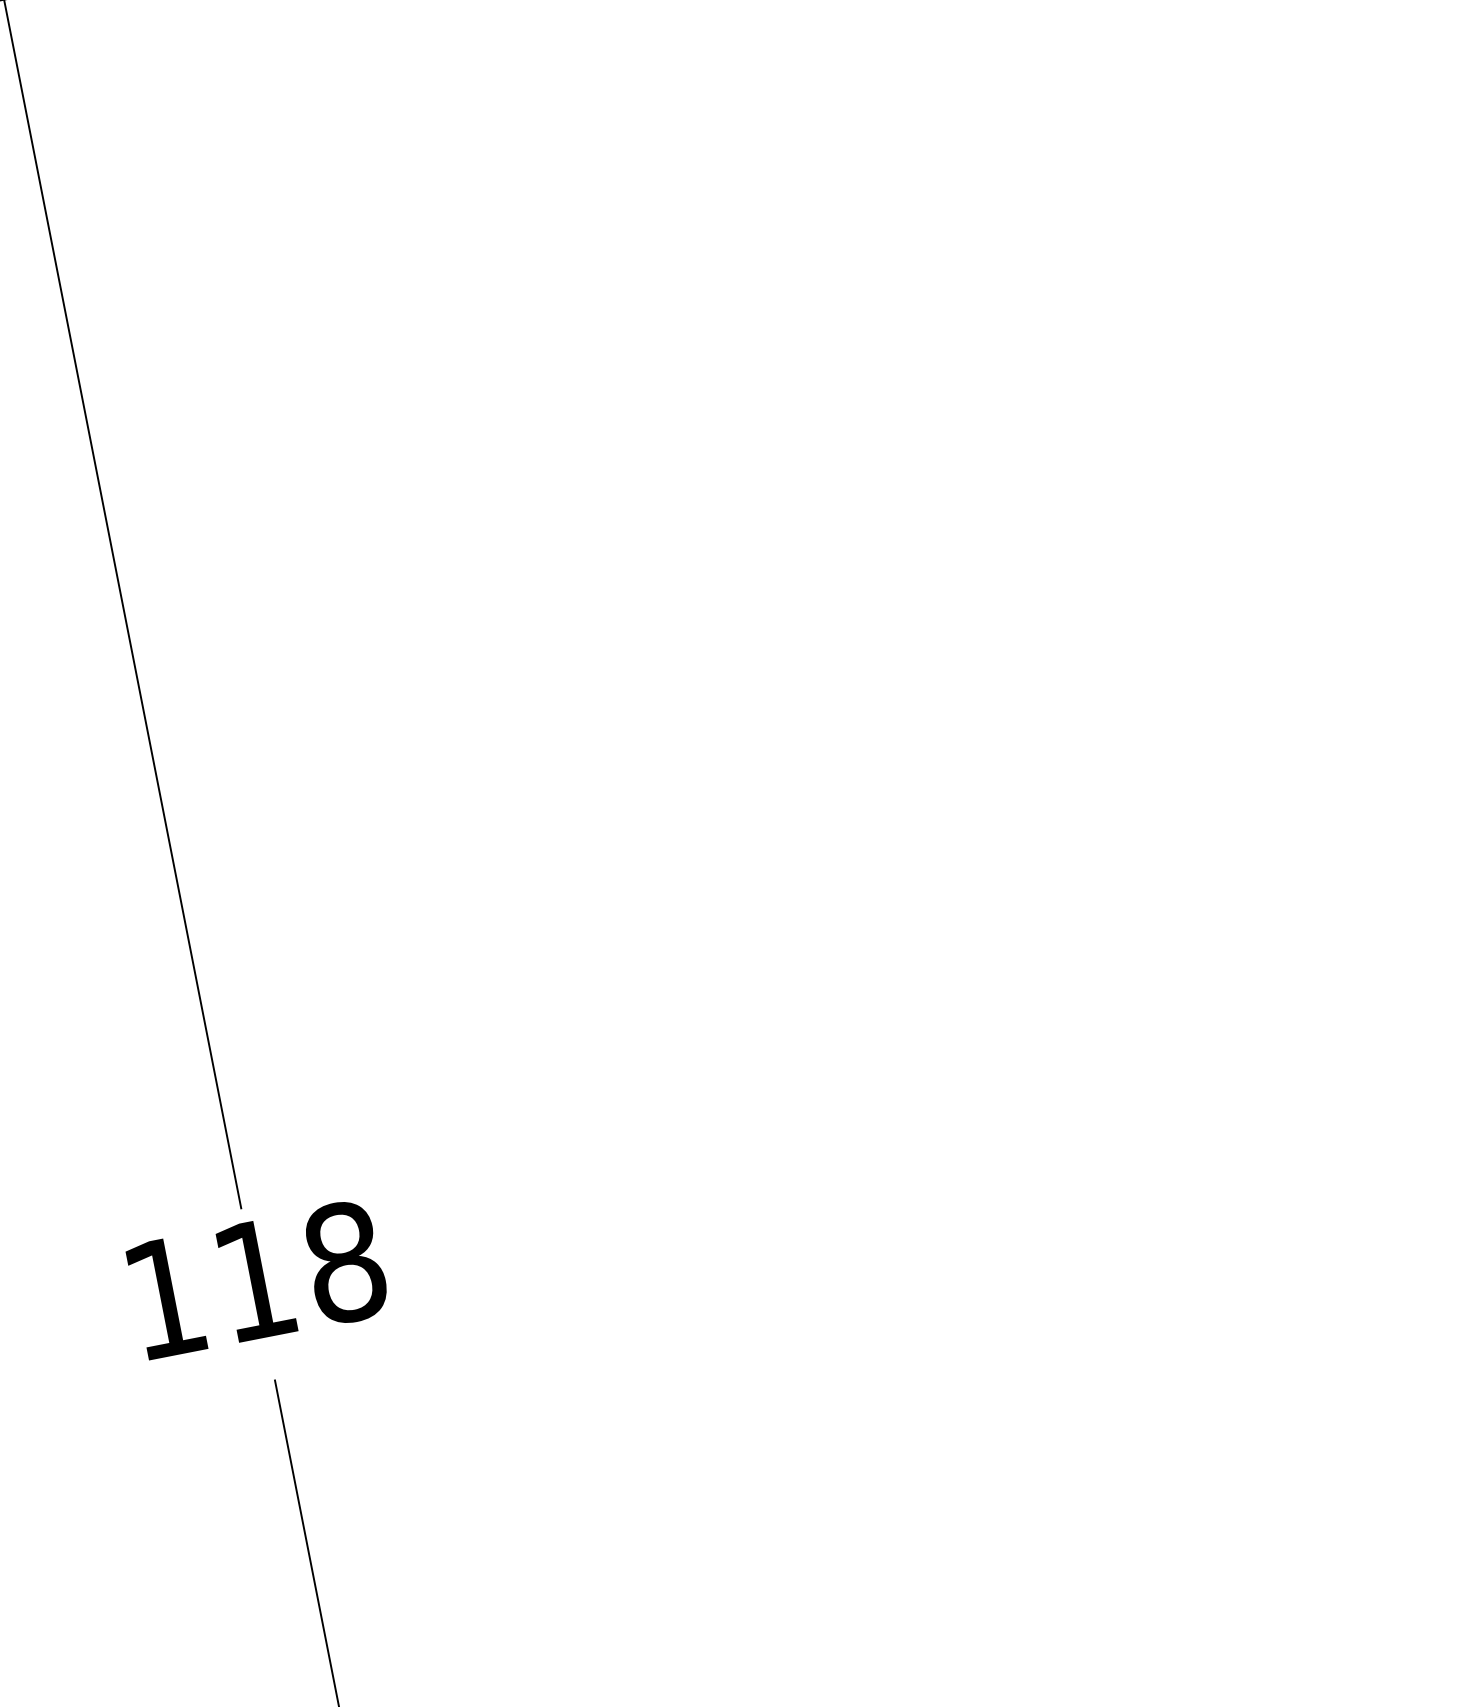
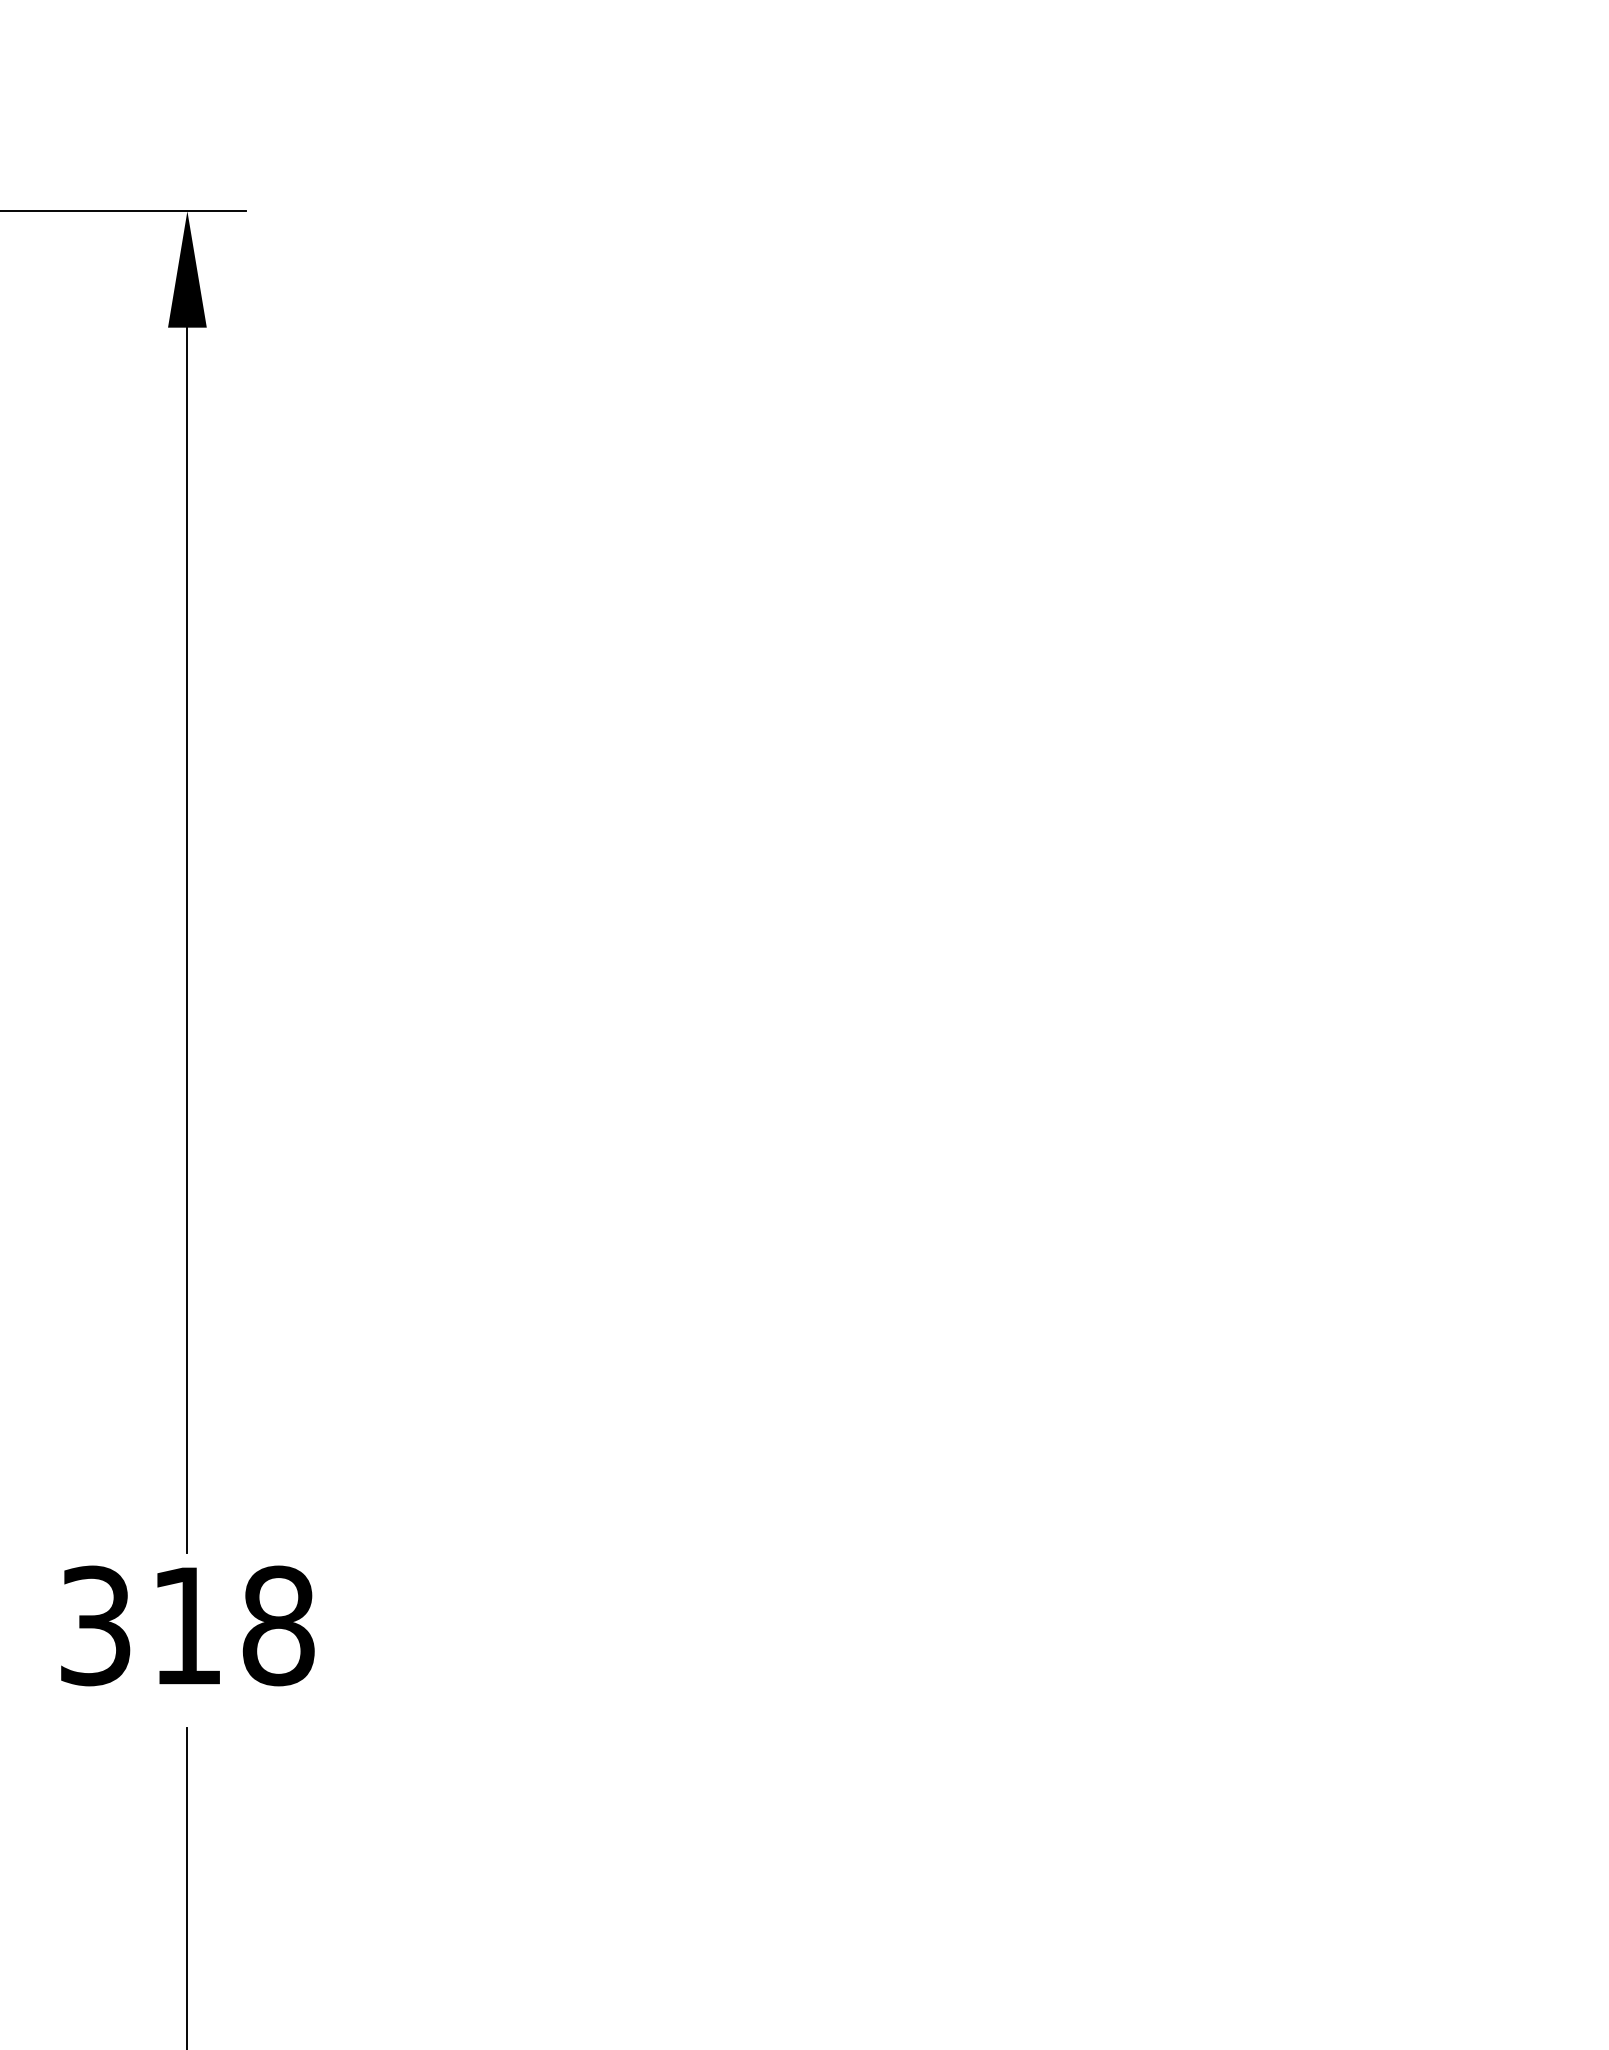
text: (164, 1297) -> (95, 1625), 118 -> 318

